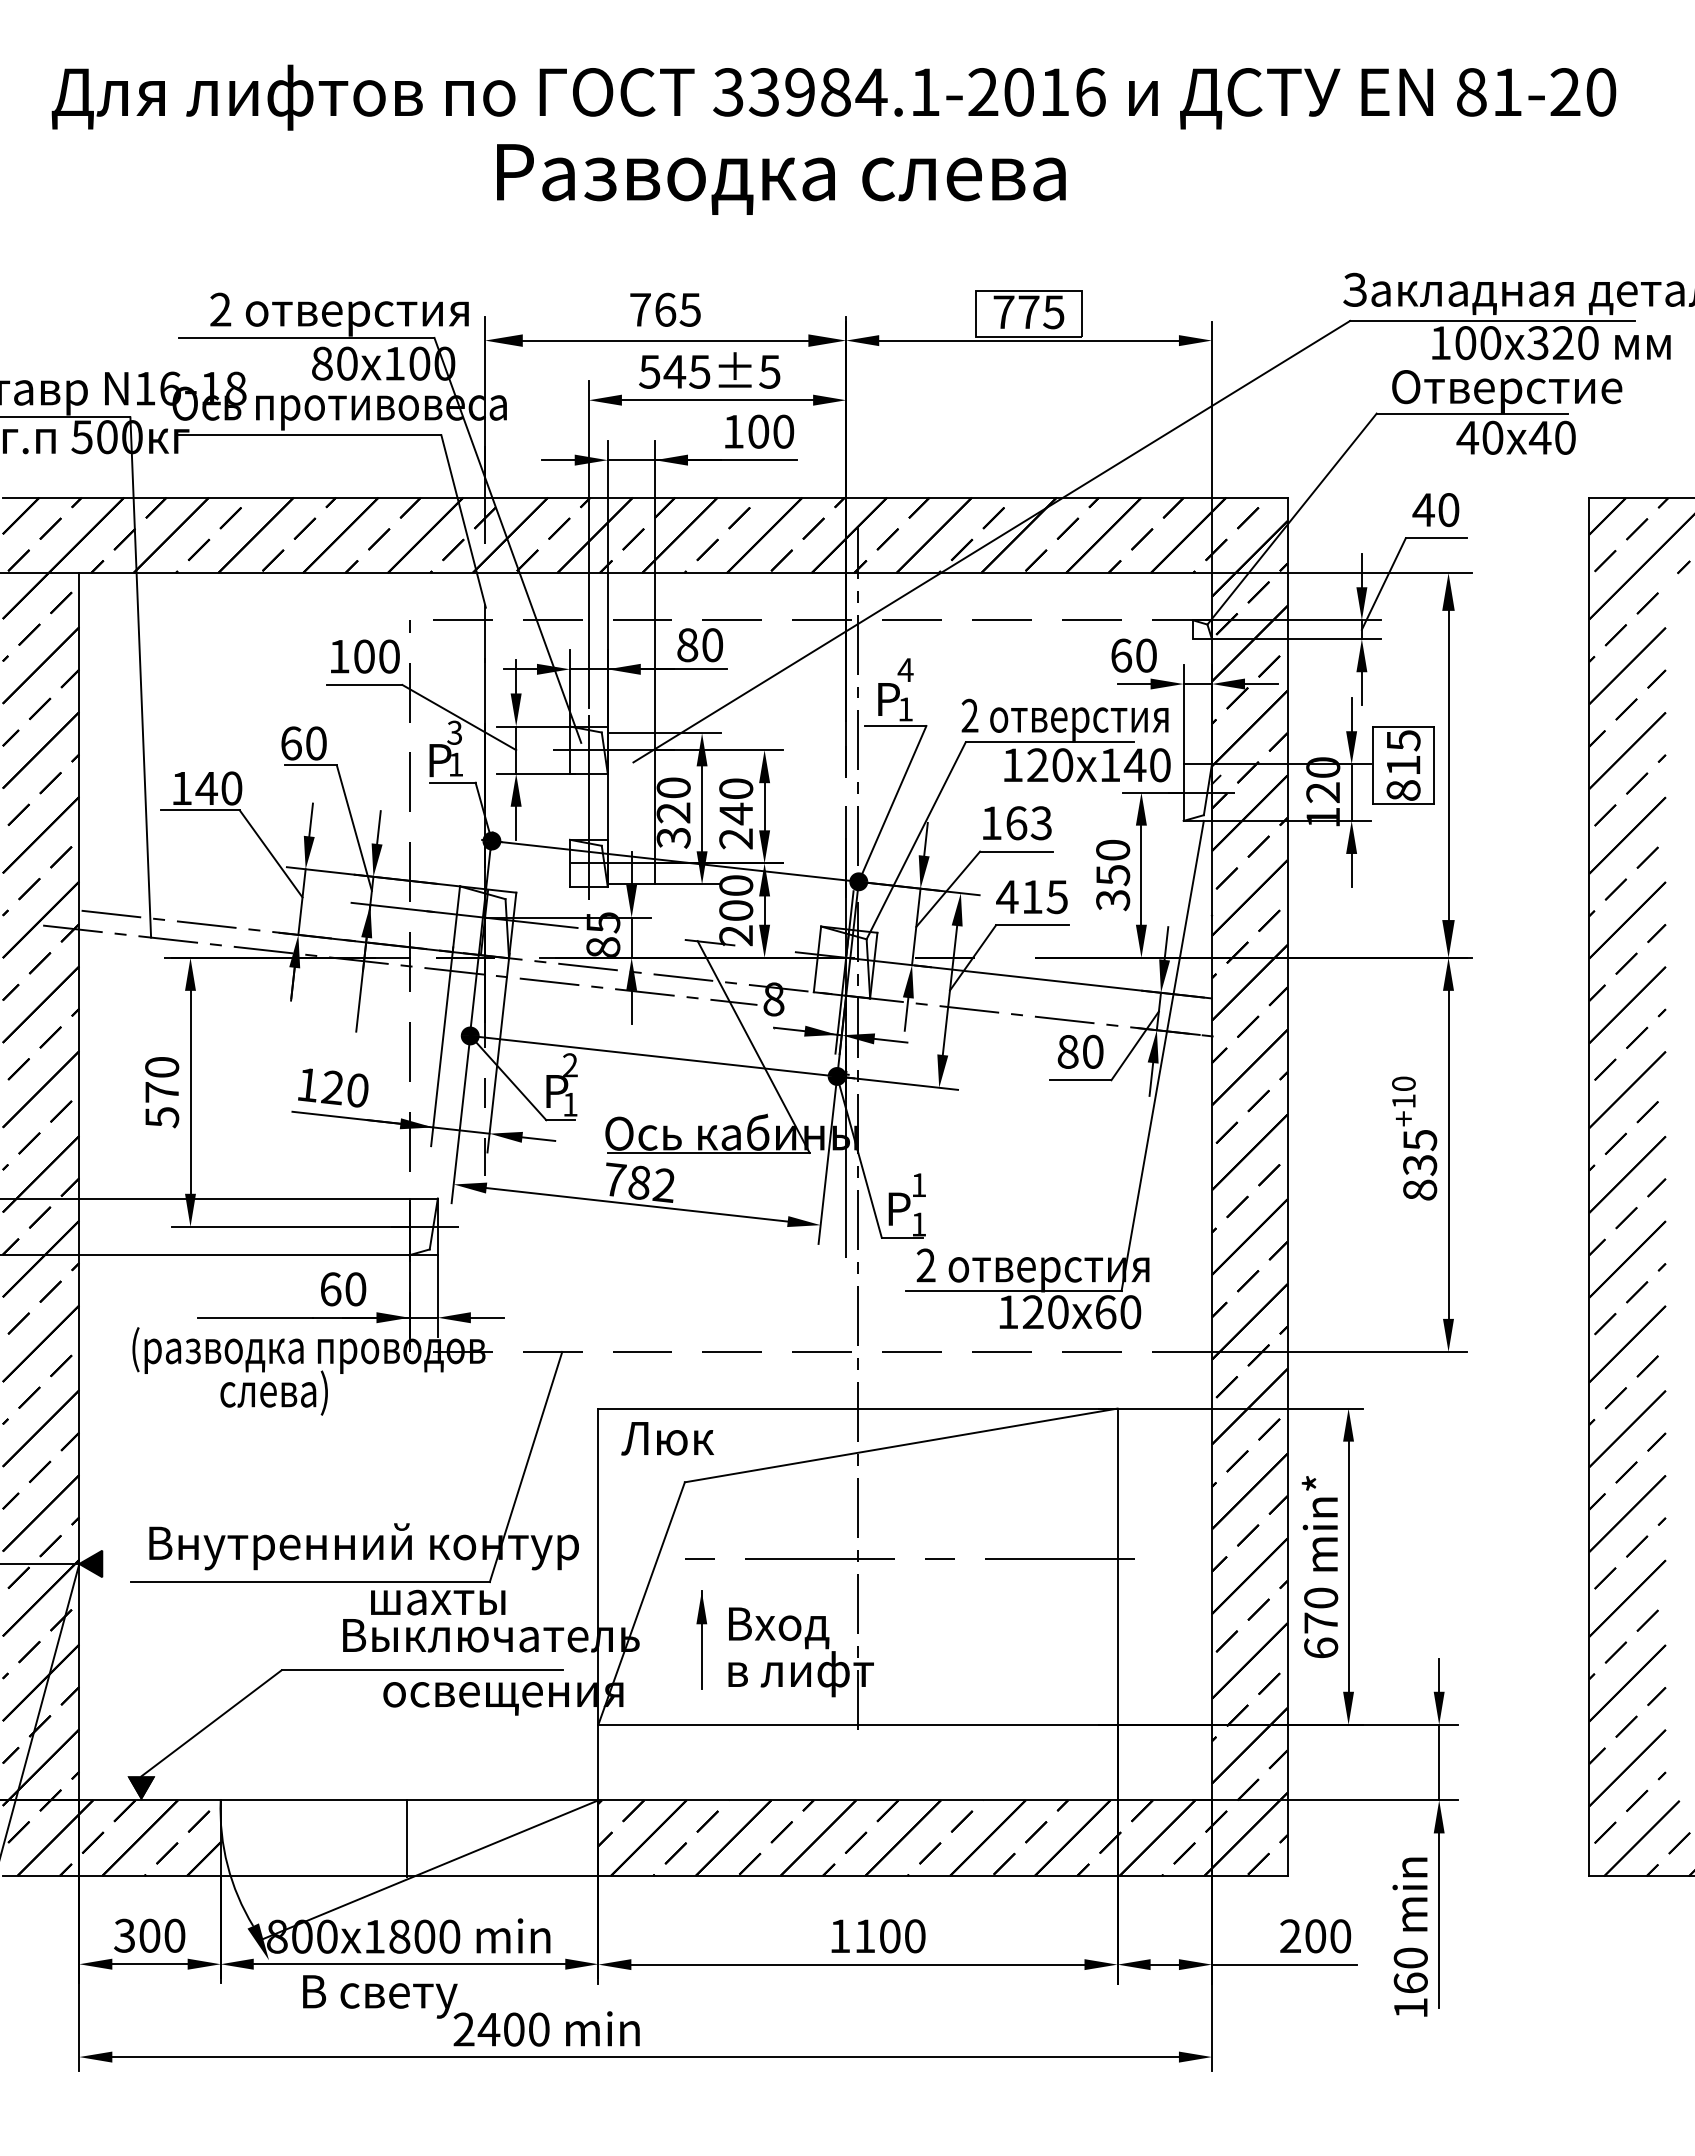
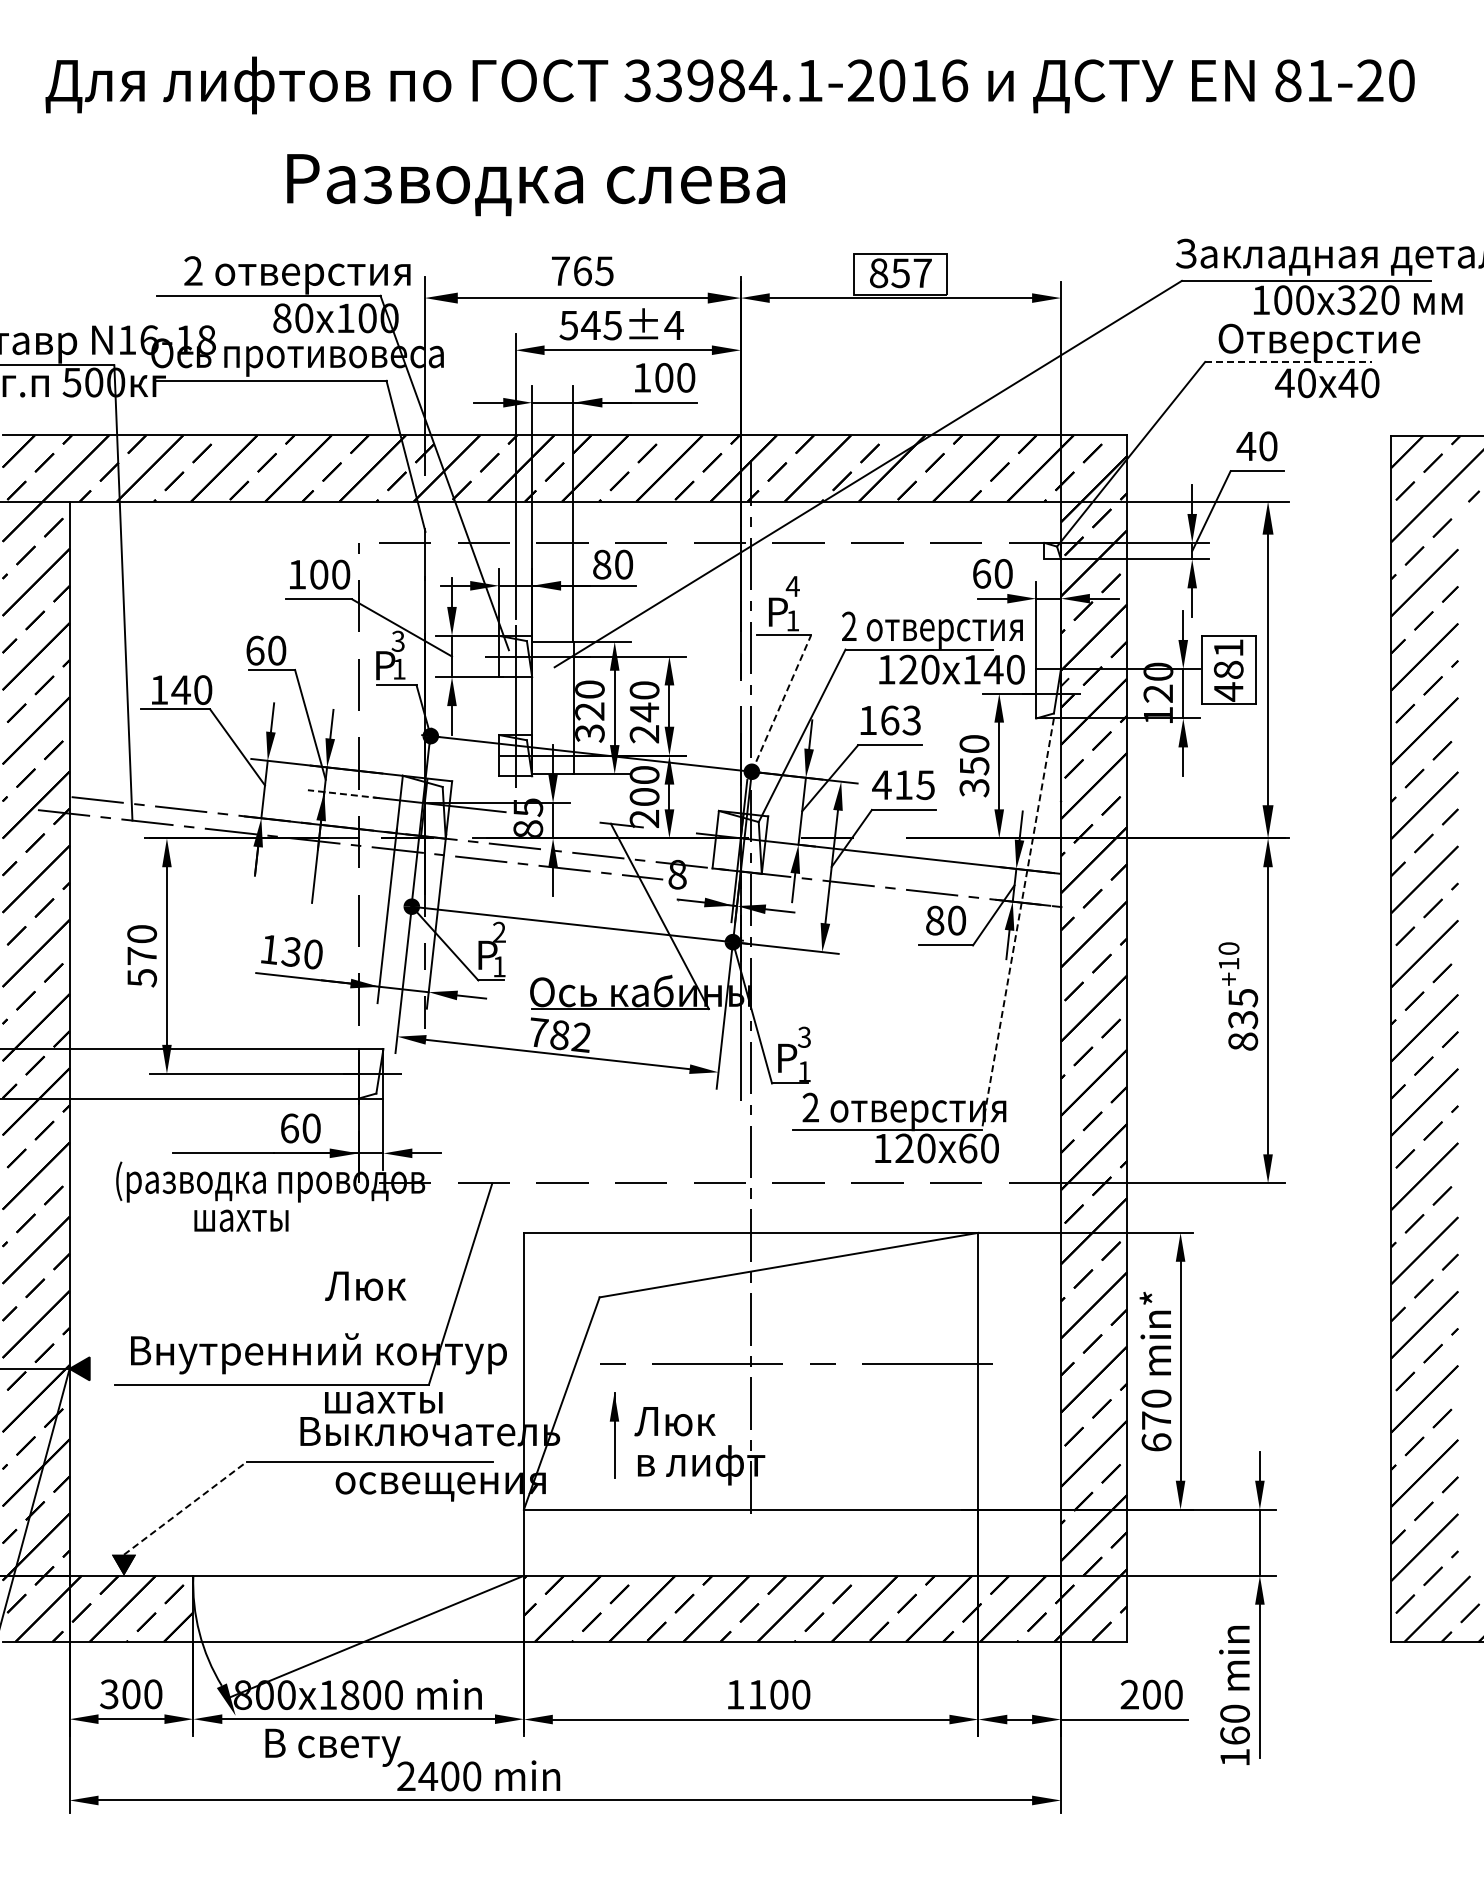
text: (780, 179) -> (535, 185), moved
text: (1028, 312) -> (900, 273), 775 -> 857
text: (769, 371) -> (673, 325), 545±5 -> 545±4
line: (1471, 413) -> (1288, 361), solid -> dashed
text: (1403, 766) -> (1228, 670), 815 -> 481
line: (892, 803) -> (781, 703), solid -> dashed
line: (392, 907) -> (343, 794), solid -> dashed
line: (1162, 1056) -> (1017, 924), solid -> dashed
text: (331, 1088) -> (290, 952), 120 -> 130
text: (917, 1184) -> (803, 1036), 1 -> 3
text: (274, 1393) -> (240, 1219), слева) -> шахты
text: (667, 1437) -> (365, 1285), moved
text: (777, 1628) -> (680, 1425), Вход -> Люк
line: (211, 1723) -> (185, 1508), solid -> dashed
line: (407, 1837) -> (356, 1608), removed

